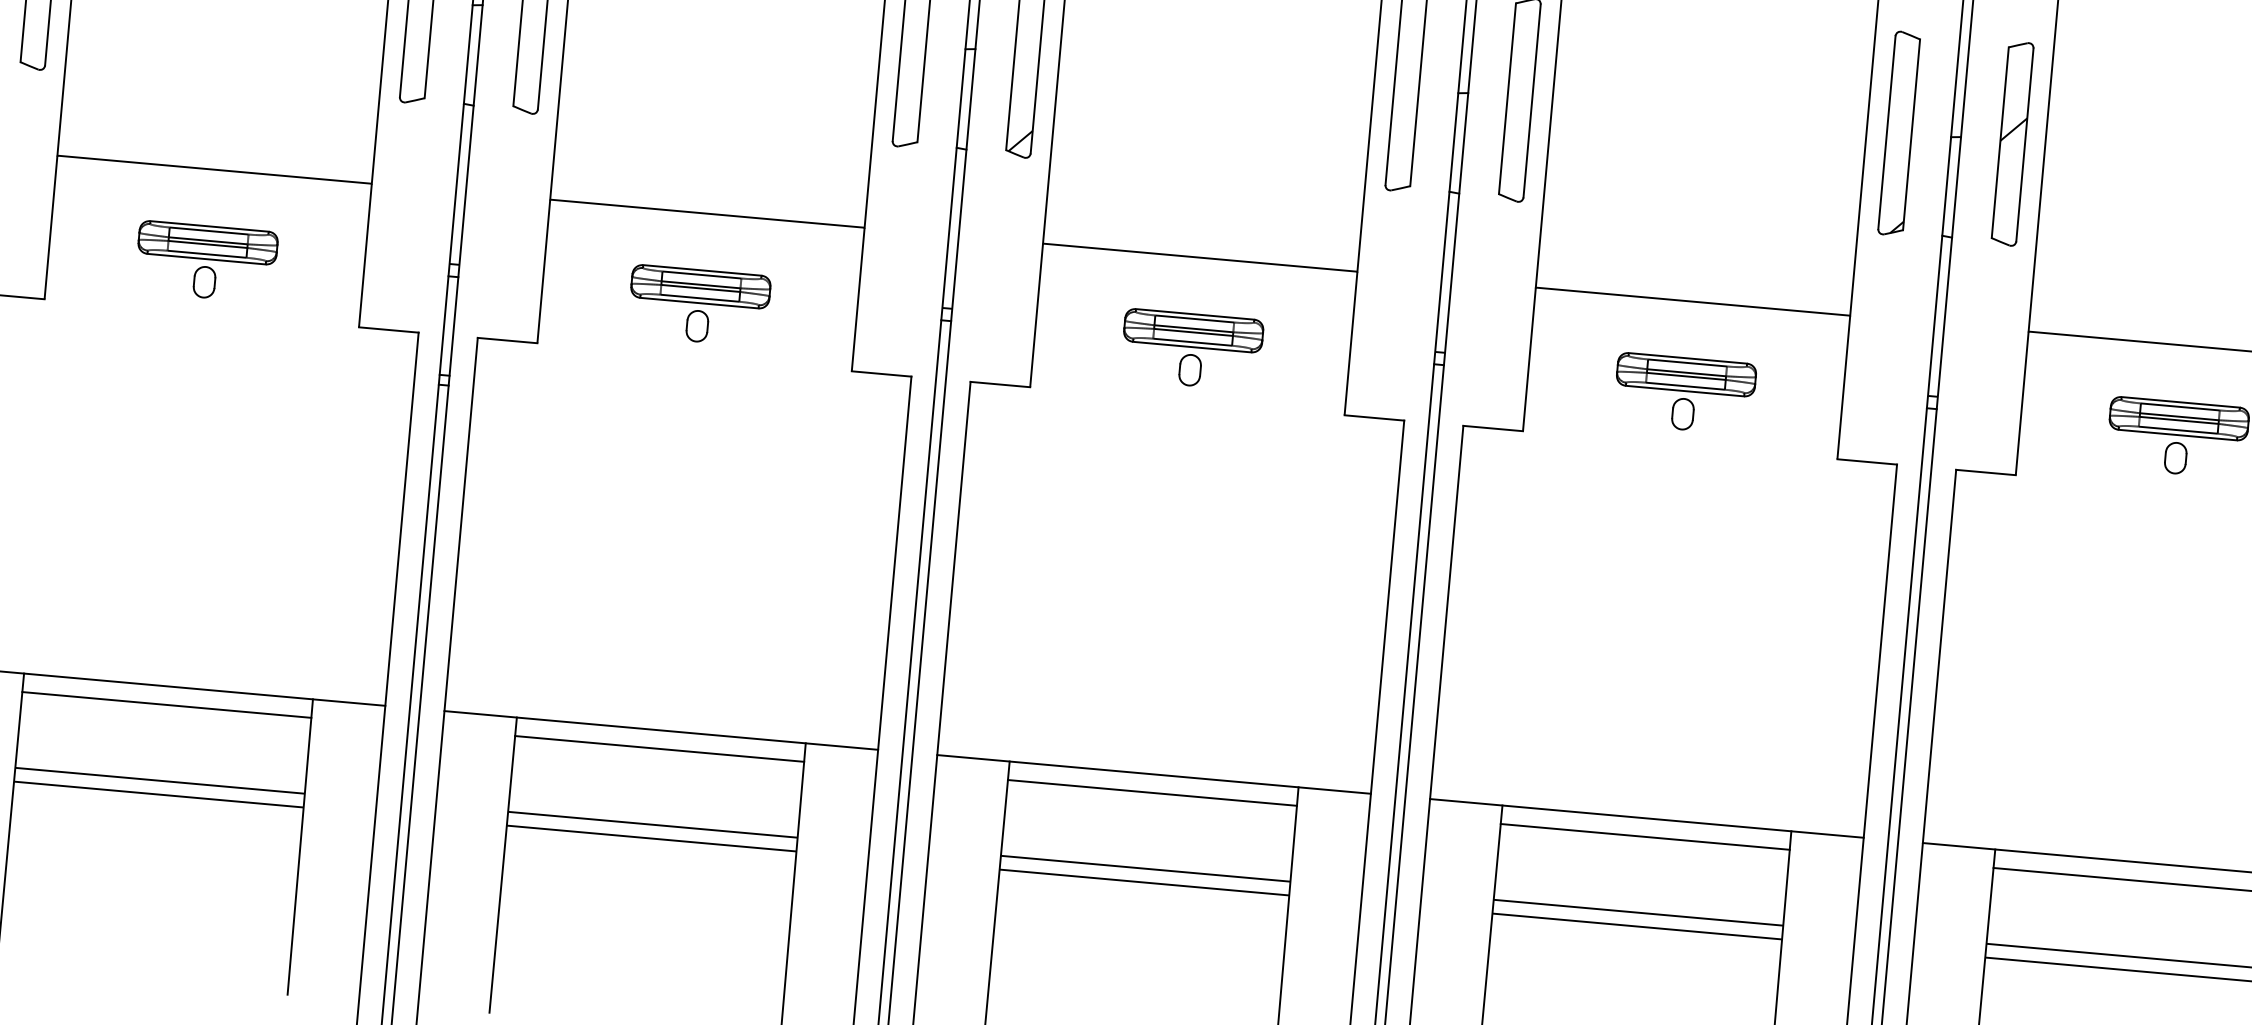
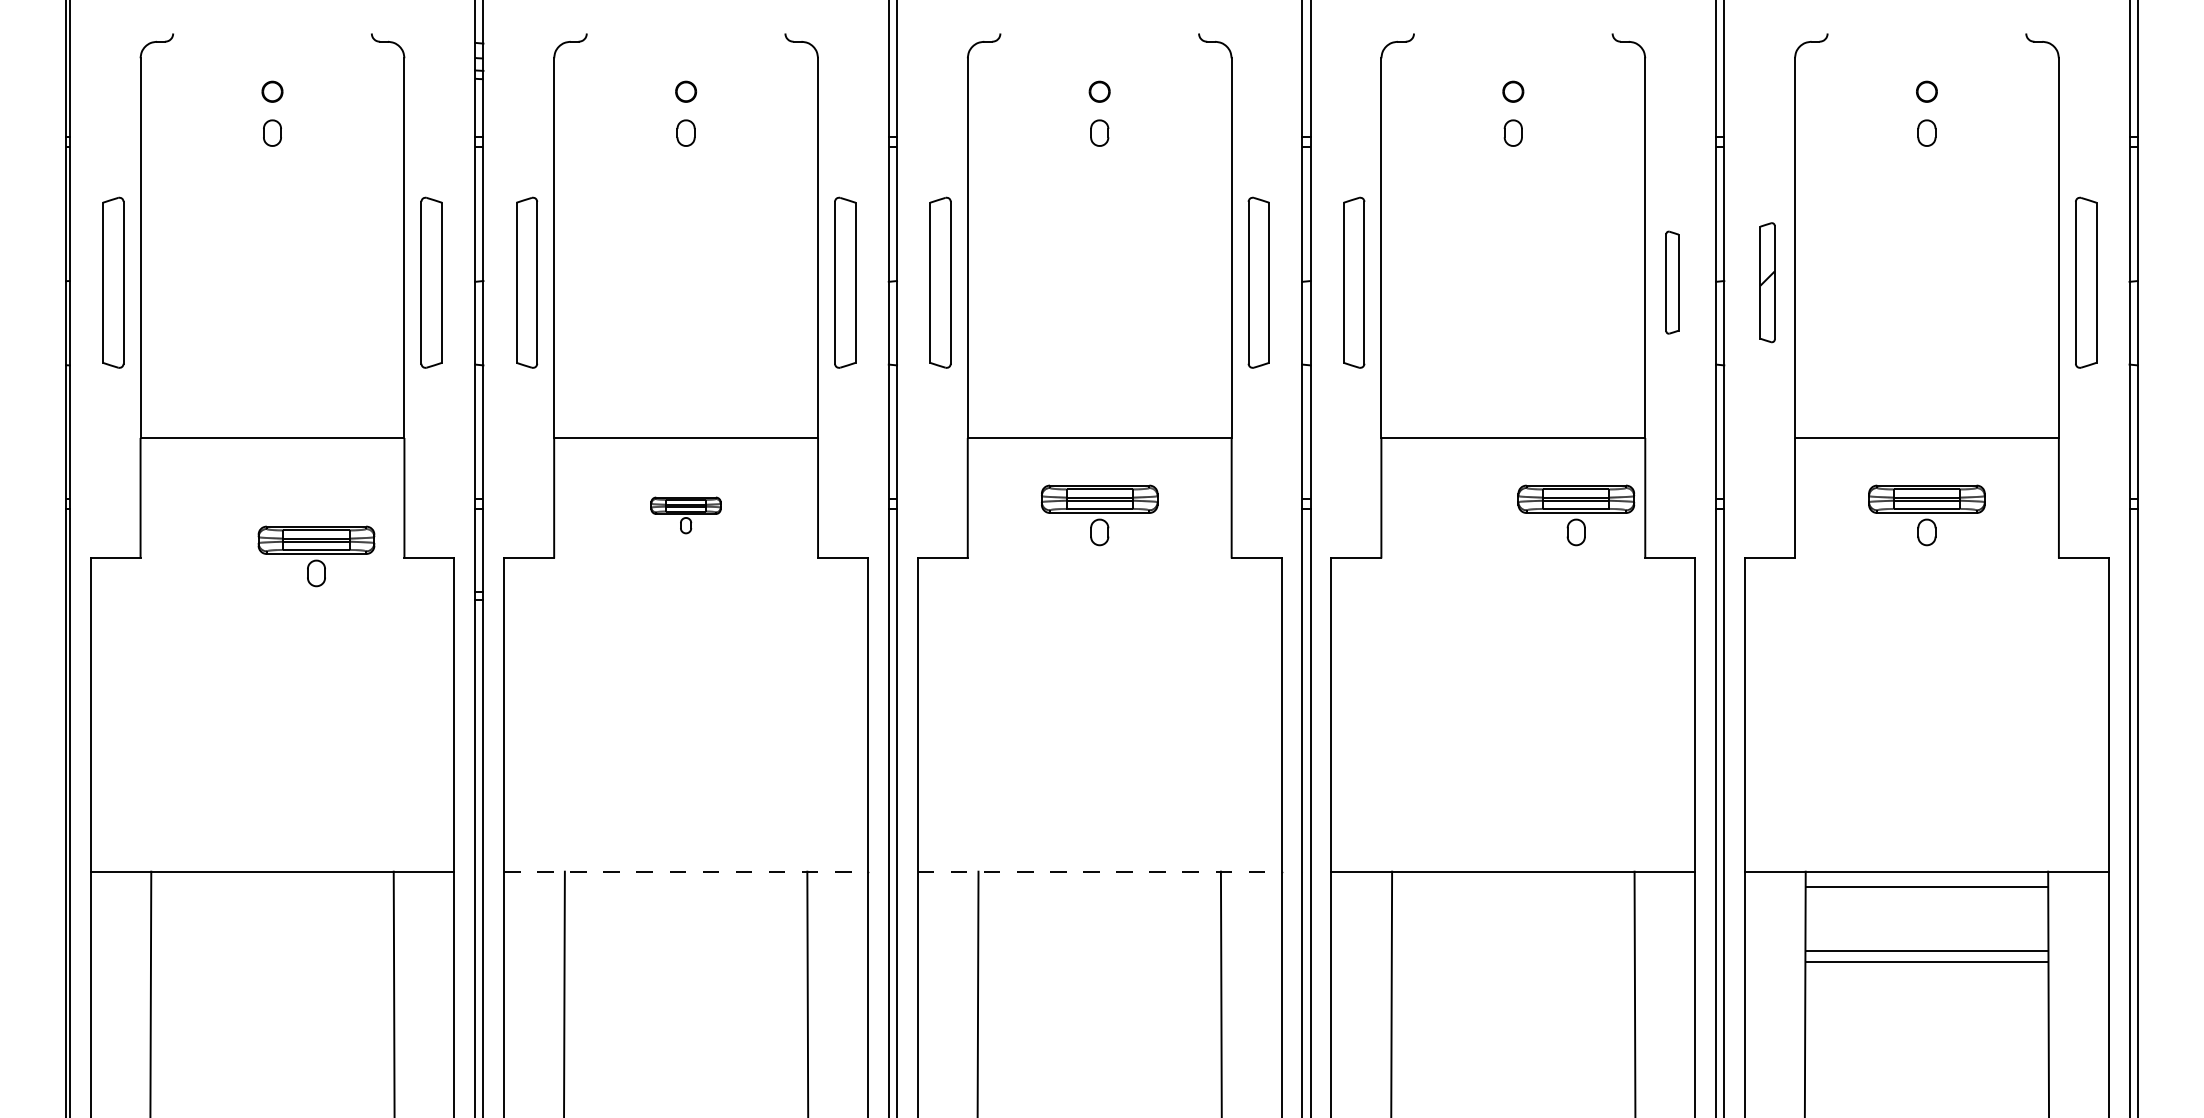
part: (1899, 133) -> (1672, 282), size x0.6
hatch: (1020, 140) -> (941, 353), removed
part: (2012, 143) -> (1767, 282), size x0.7
part: (206, 262) -> (316, 556), moved
part: (698, 306) -> (685, 515), size x0.6
part: (1684, 394) -> (1576, 515), moved
line: (166, 705) -> (272, 887), removed
line: (661, 730) -> (686, 871), solid -> dashed
line: (658, 749) -> (685, 887), removed
line: (1153, 774) -> (1099, 871), solid -> dashed
line: (160, 780) -> (272, 950), removed
line: (1152, 793) -> (1099, 887), removed
line: (158, 794) -> (272, 962), removed
line: (652, 824) -> (685, 950), removed
line: (1645, 837) -> (1513, 887), removed
line: (650, 838) -> (685, 962), removed
line: (1145, 868) -> (1099, 950), removed
line: (1144, 882) -> (1099, 962), removed
line: (1637, 912) -> (1512, 950), removed
line: (1636, 926) -> (1512, 962), removed

